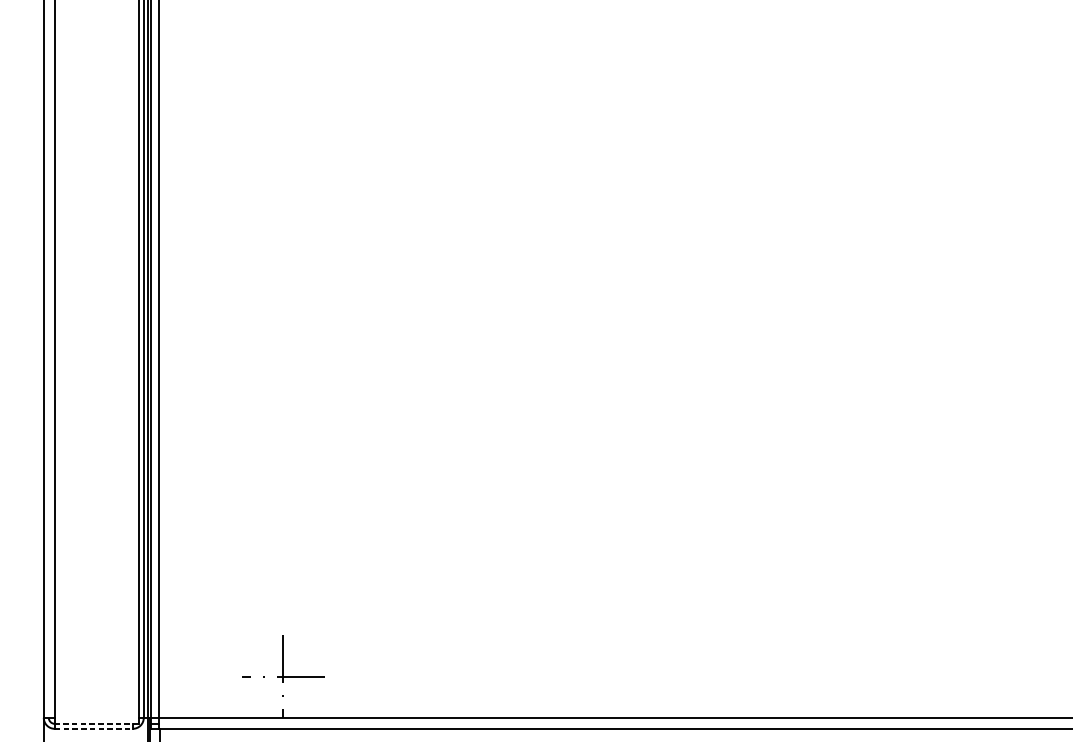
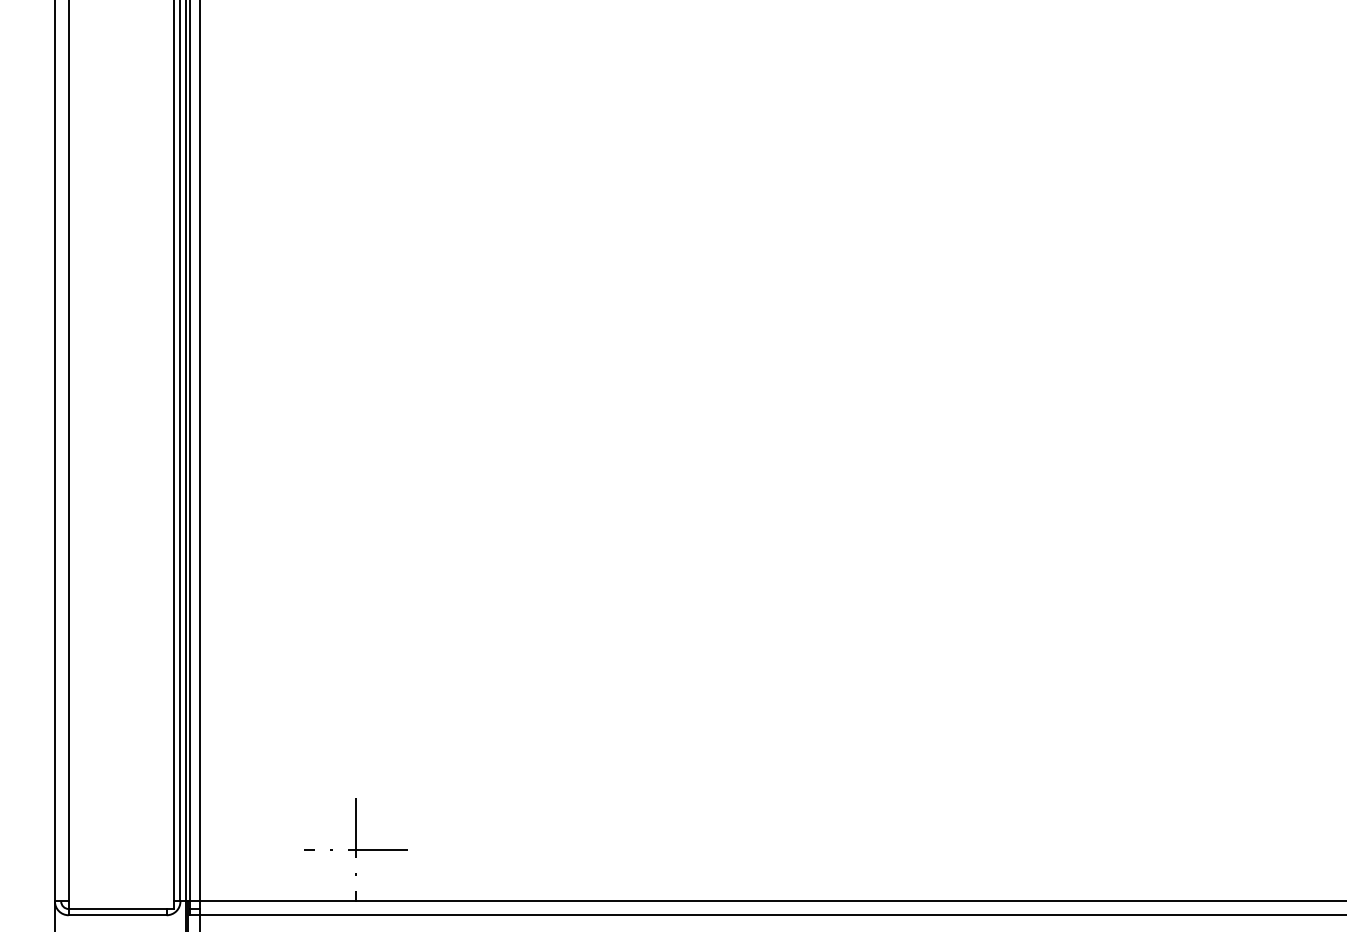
line: (96, 724) -> (121, 909), dashed -> solid
line: (93, 729) -> (117, 915), dashed -> solid

